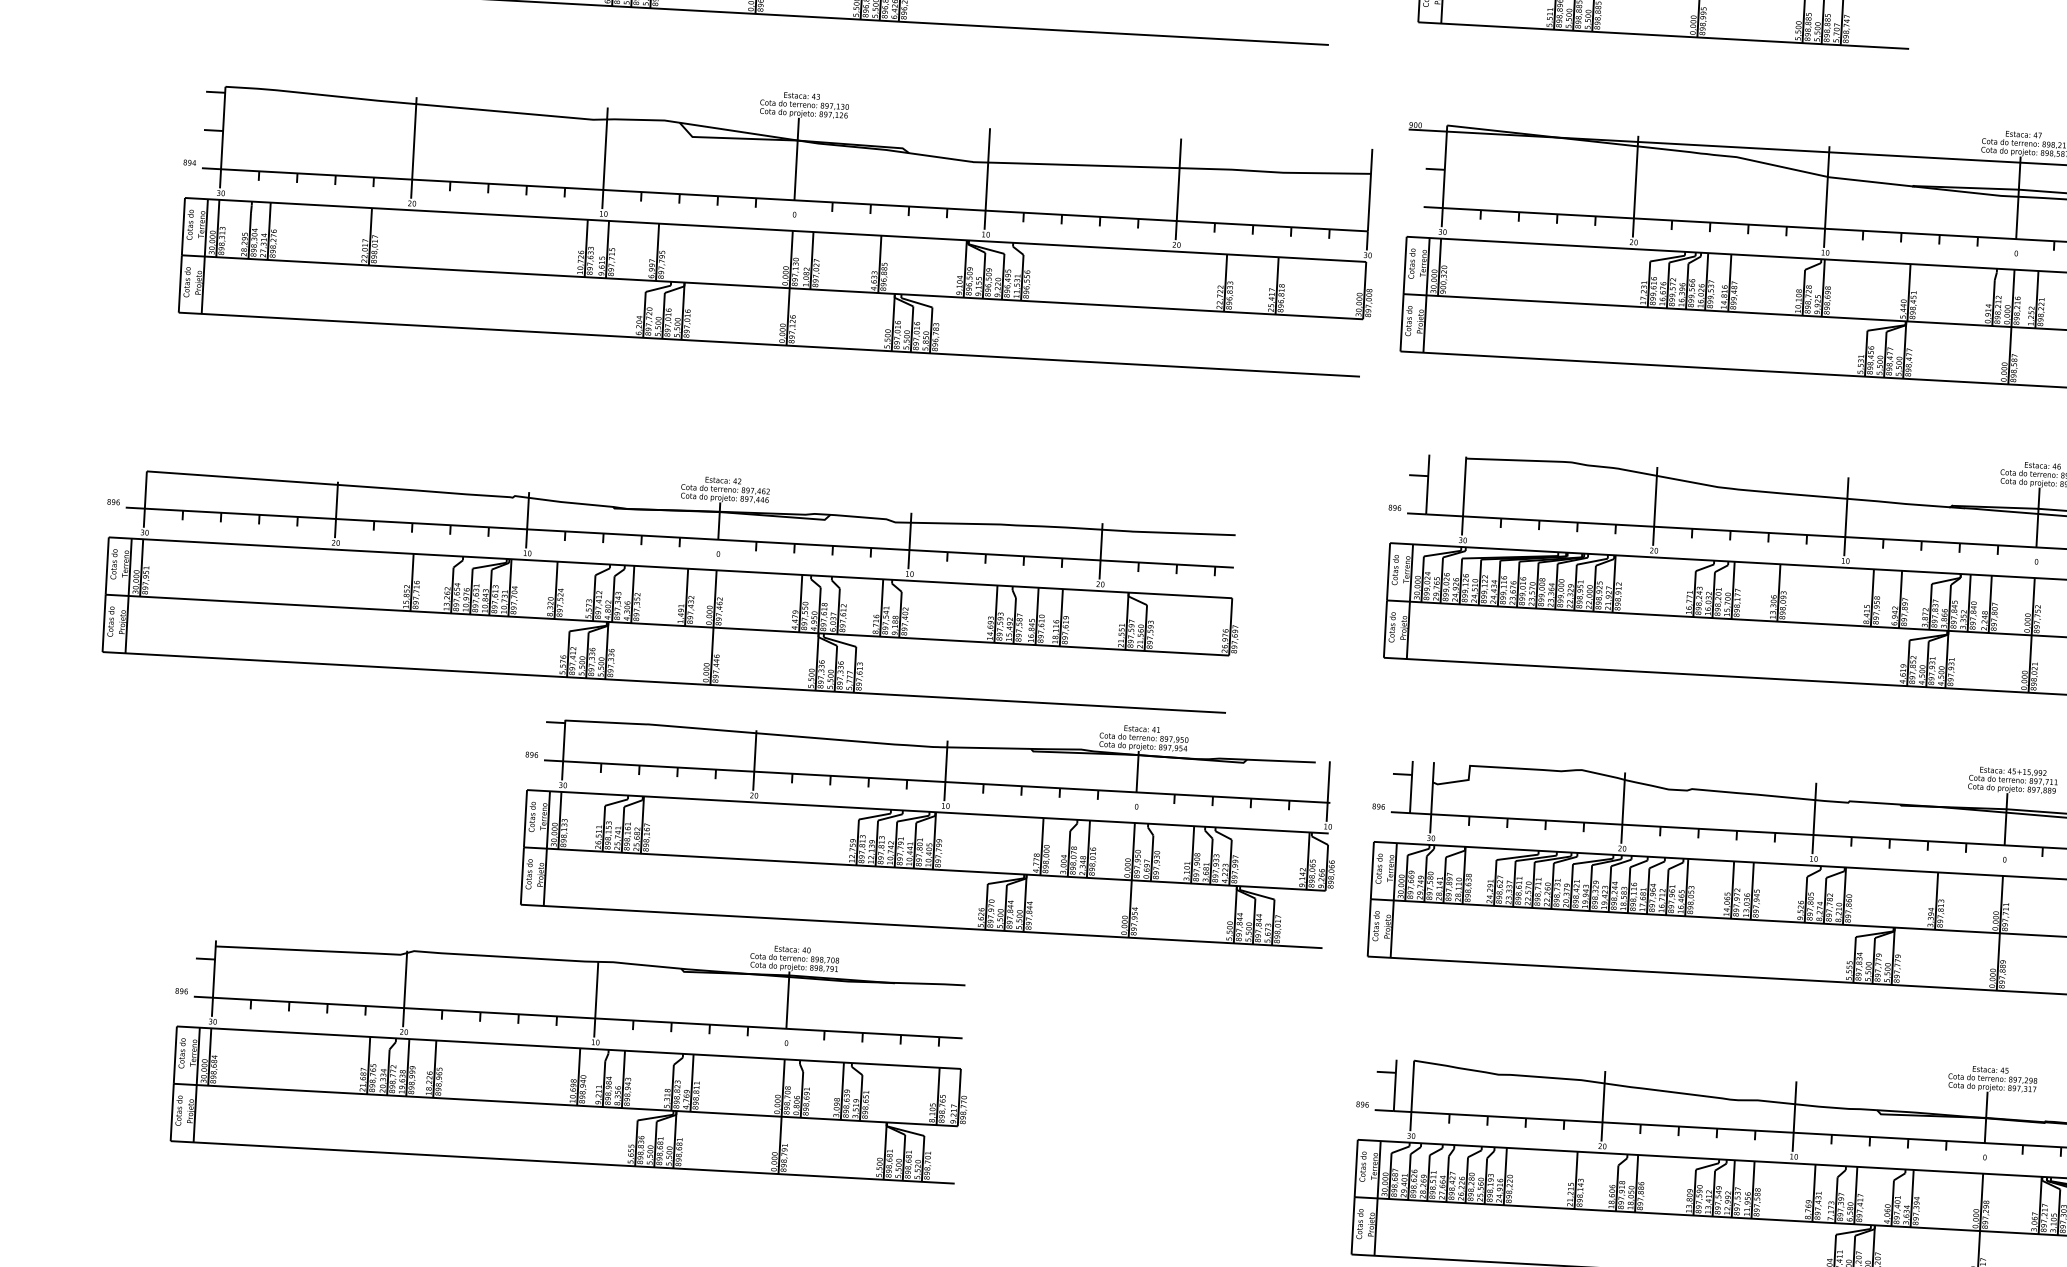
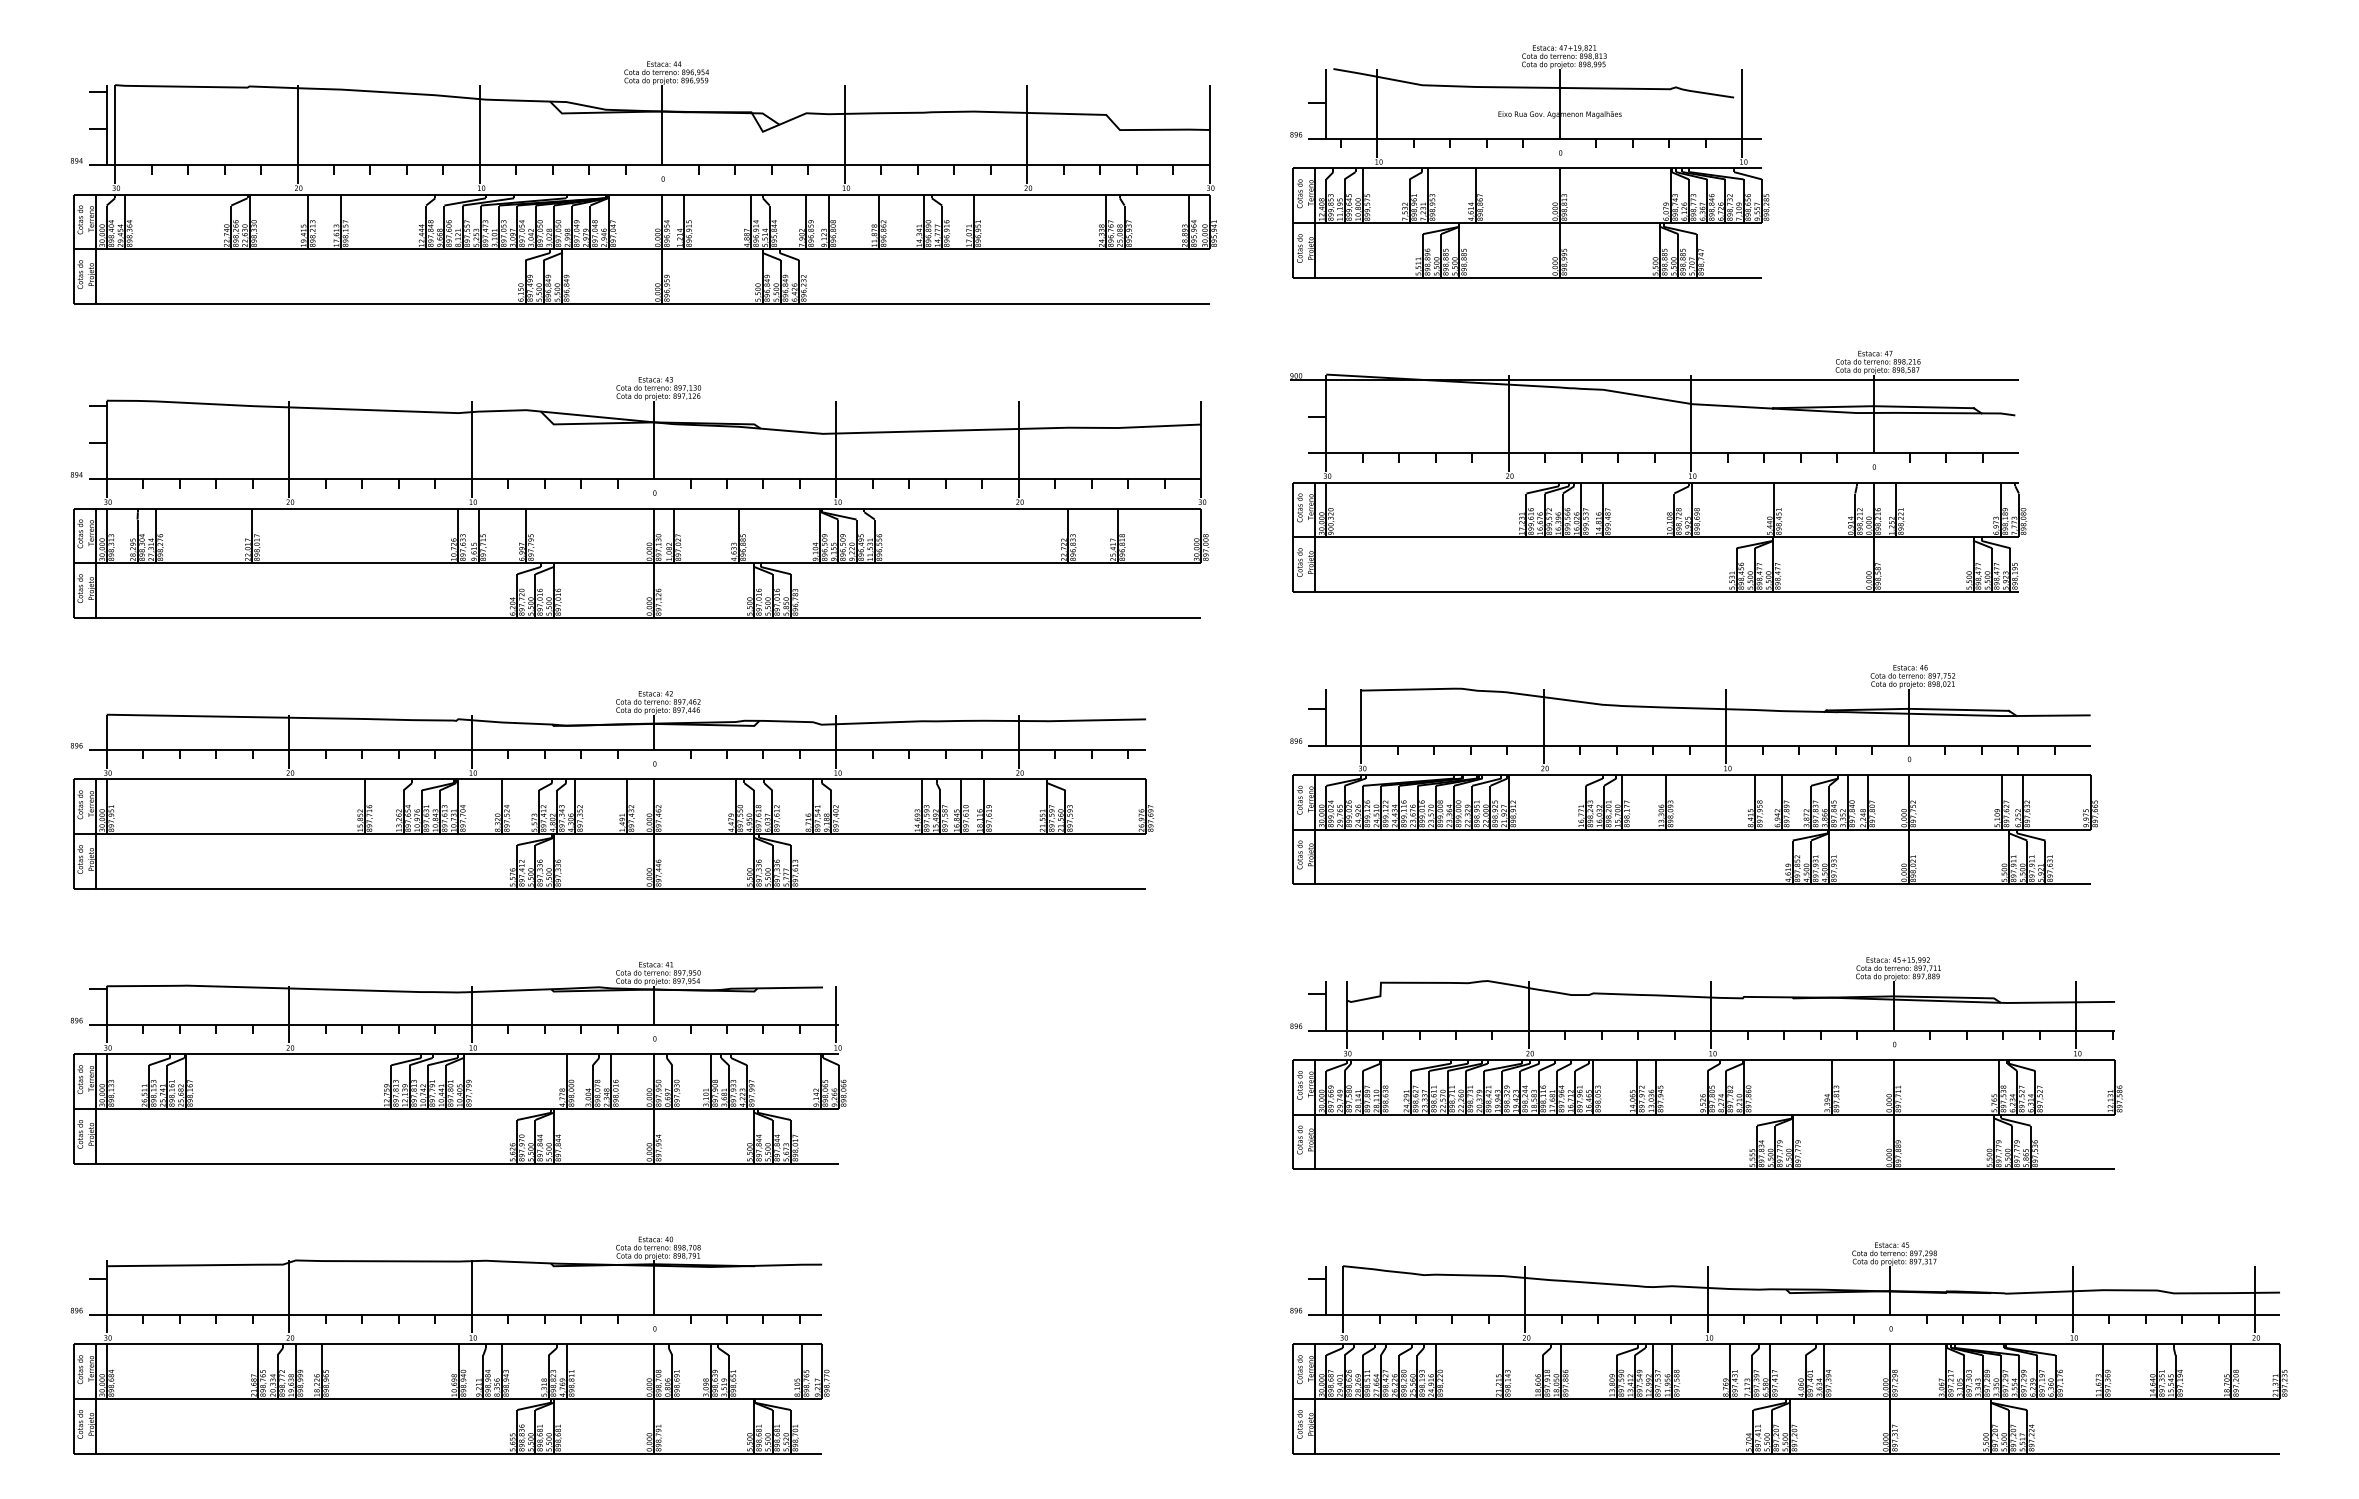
part: (777, 229) -> (639, 508), moved
part: (672, 579) -> (612, 790), moved
part: (929, 821) -> (458, 1063), moved
part: (571, 1049) -> (450, 1345), moved

